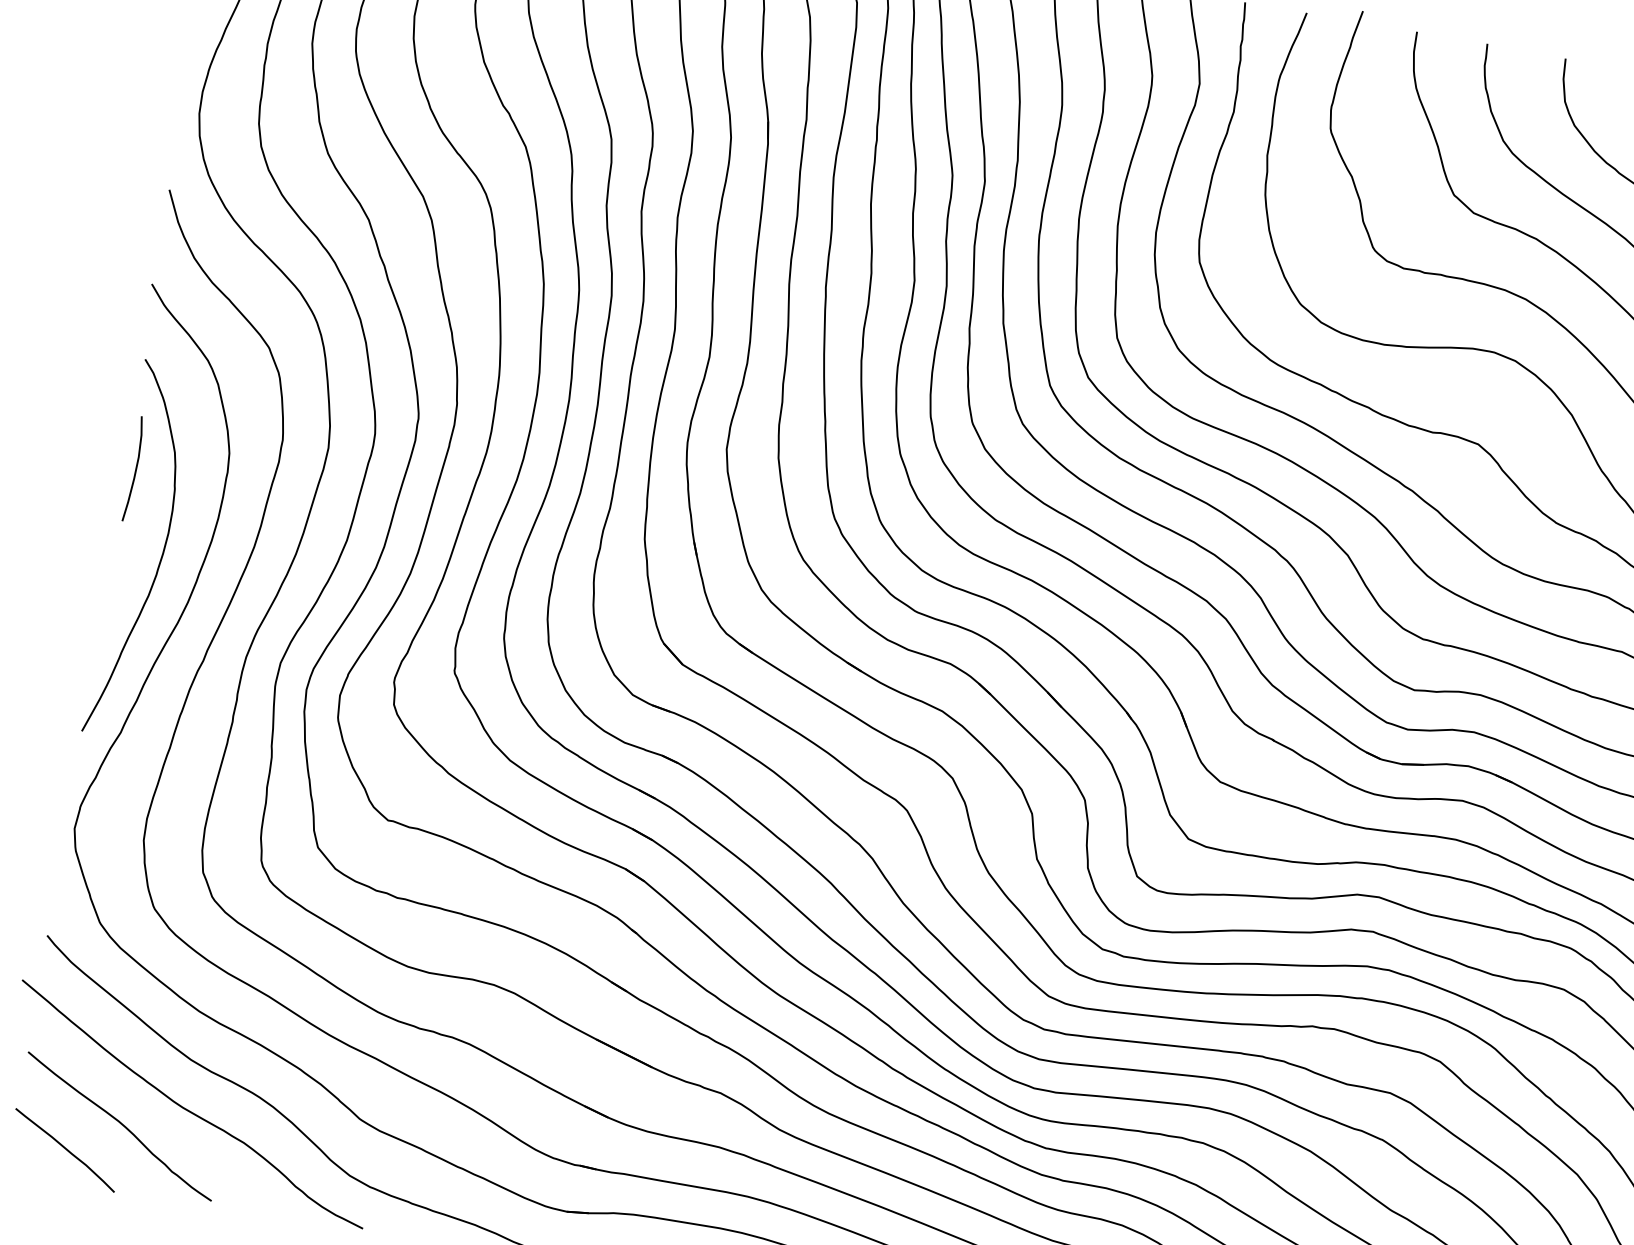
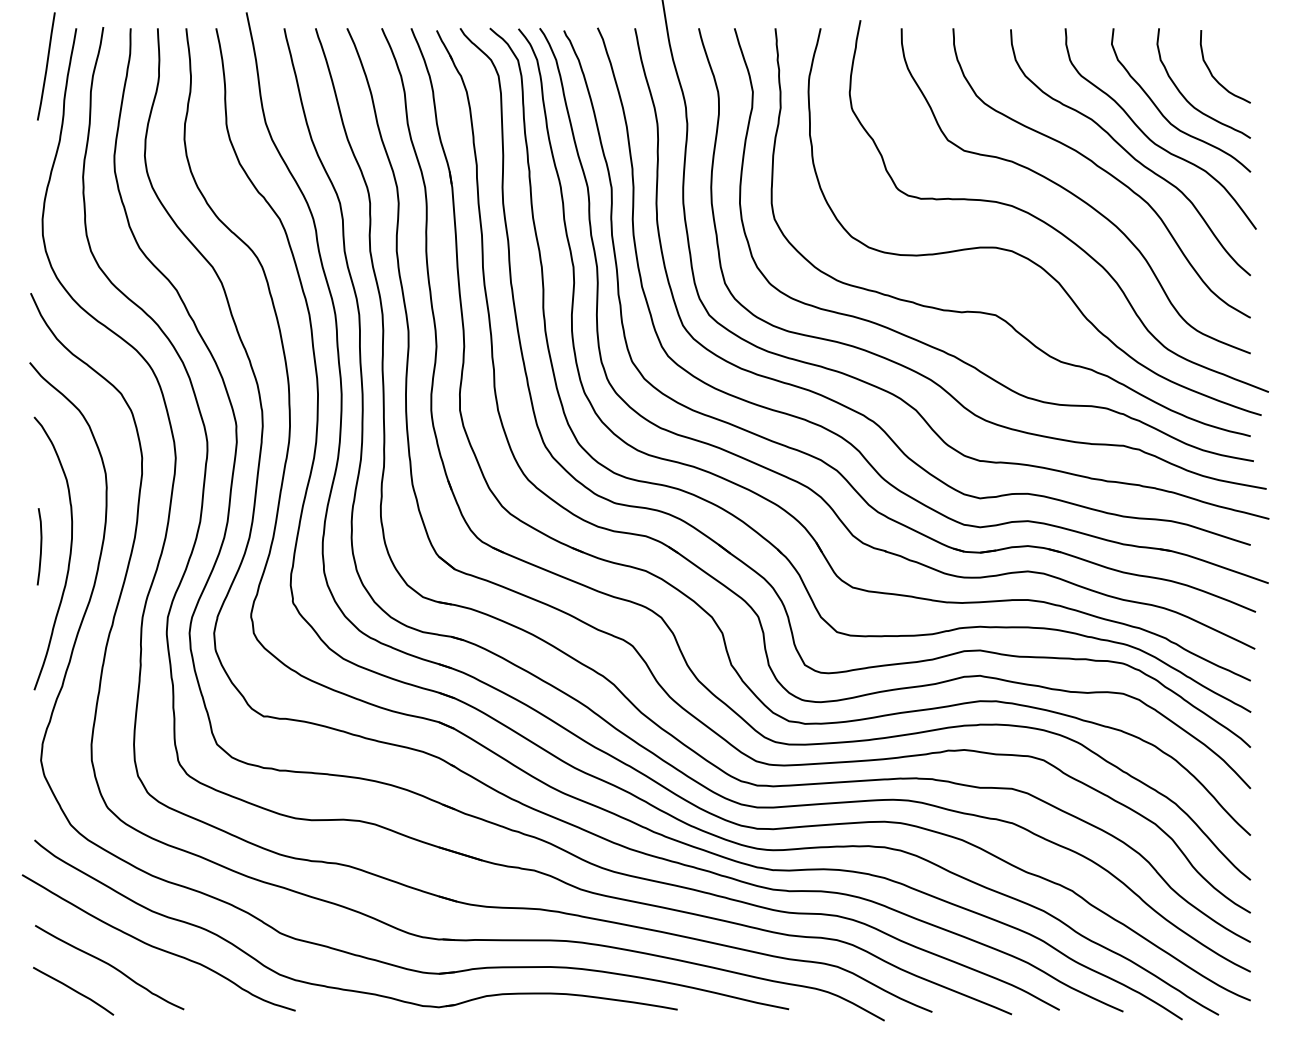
curve: (135, 468) -> (40, 546), moved

